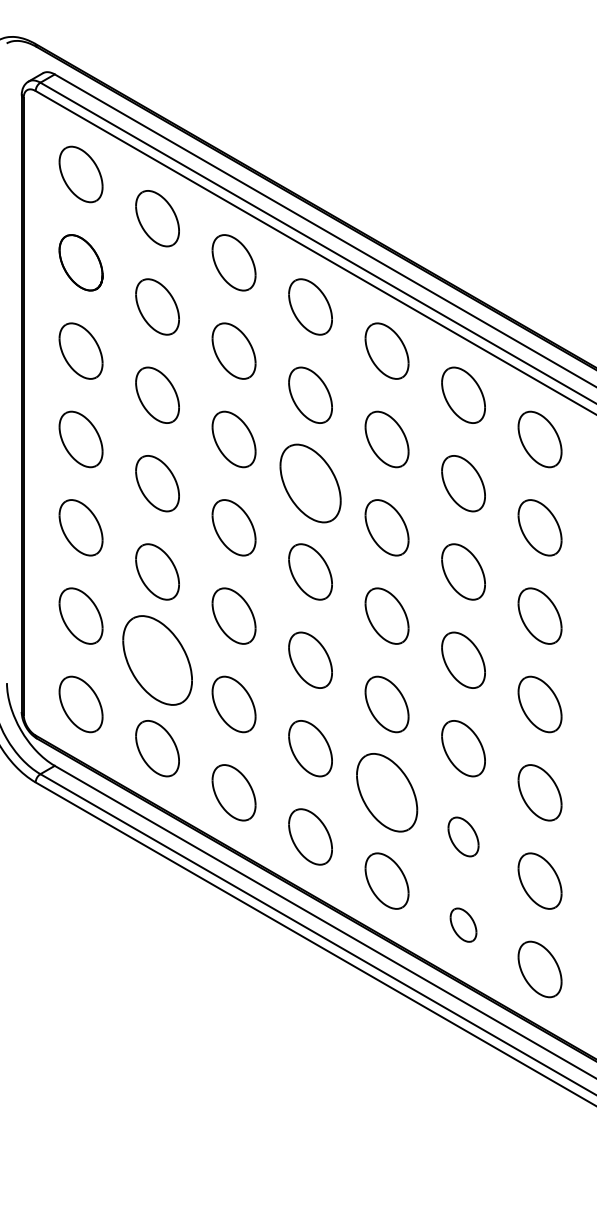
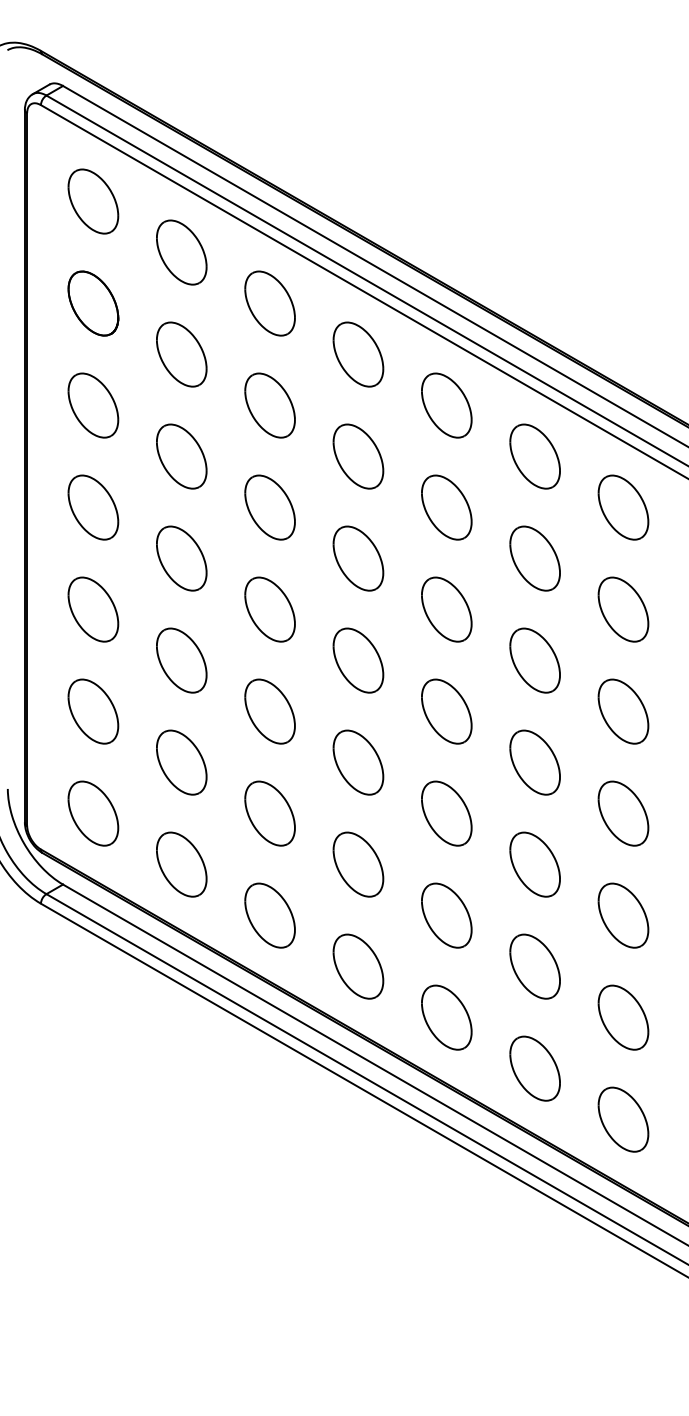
part: (310, 483) -> (358, 558), size x0.71
part: (157, 659) -> (181, 761), size x0.62
part: (386, 792) -> (446, 915), size x0.71
part: (463, 836) -> (535, 966), size x1.43
part: (463, 924) -> (535, 1067), size x1.67

